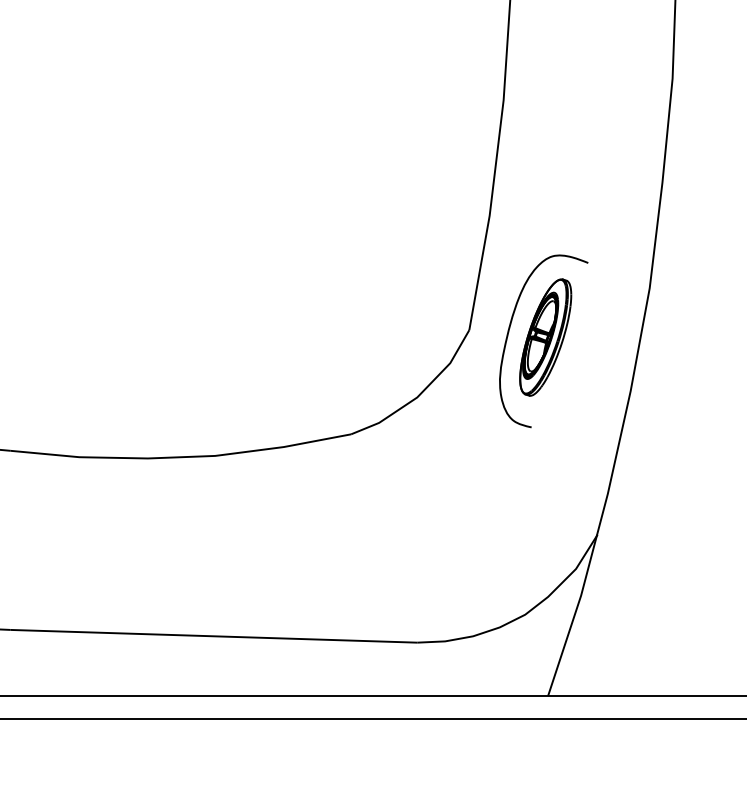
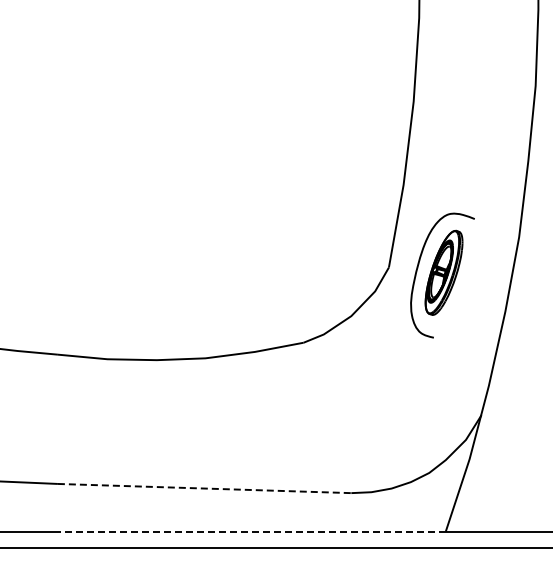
line: (213, 636) -> (204, 488), solid -> dashed
line: (278, 695) -> (251, 531), solid -> dashed

